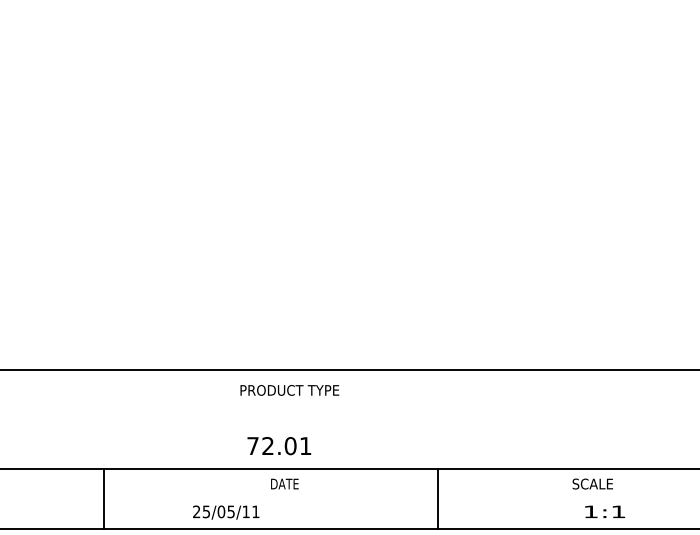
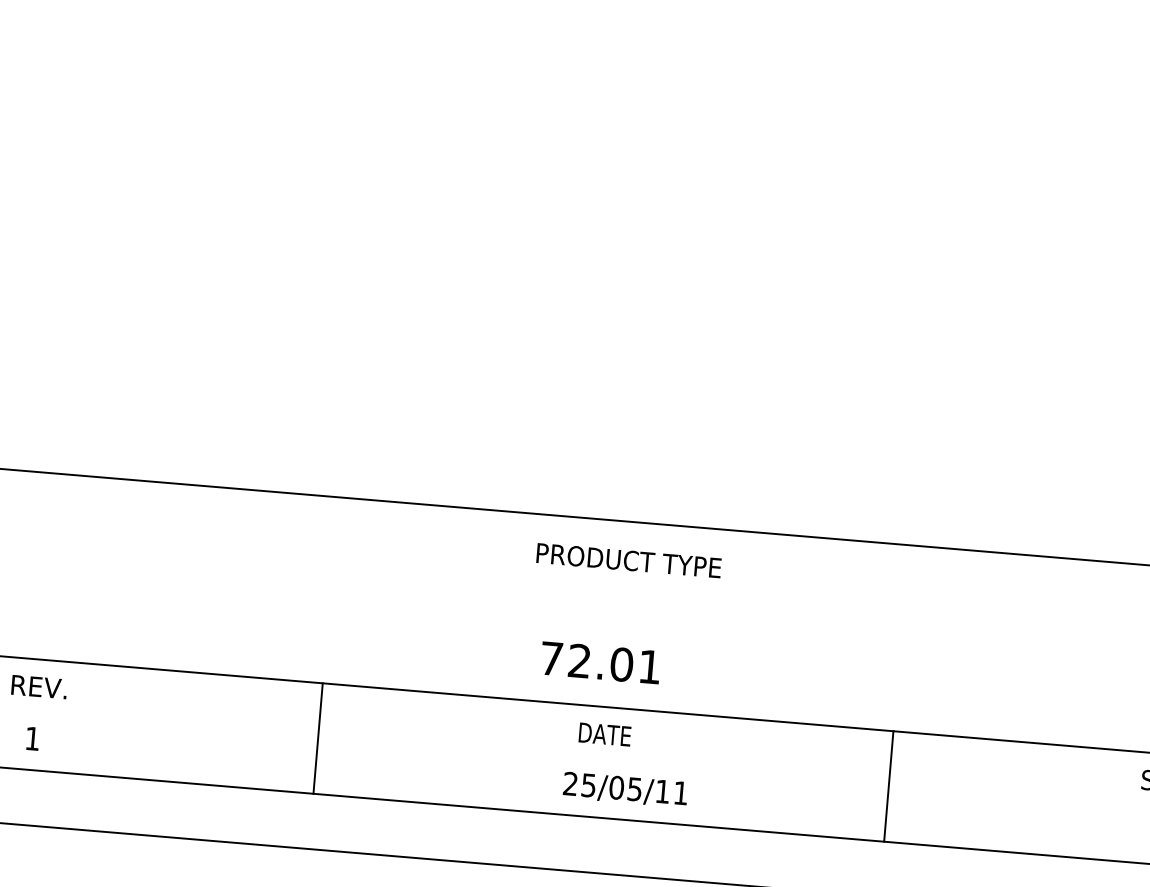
line: (104, 498) -> (318, 737), moved
text: (226, 512) -> (626, 789), moved

